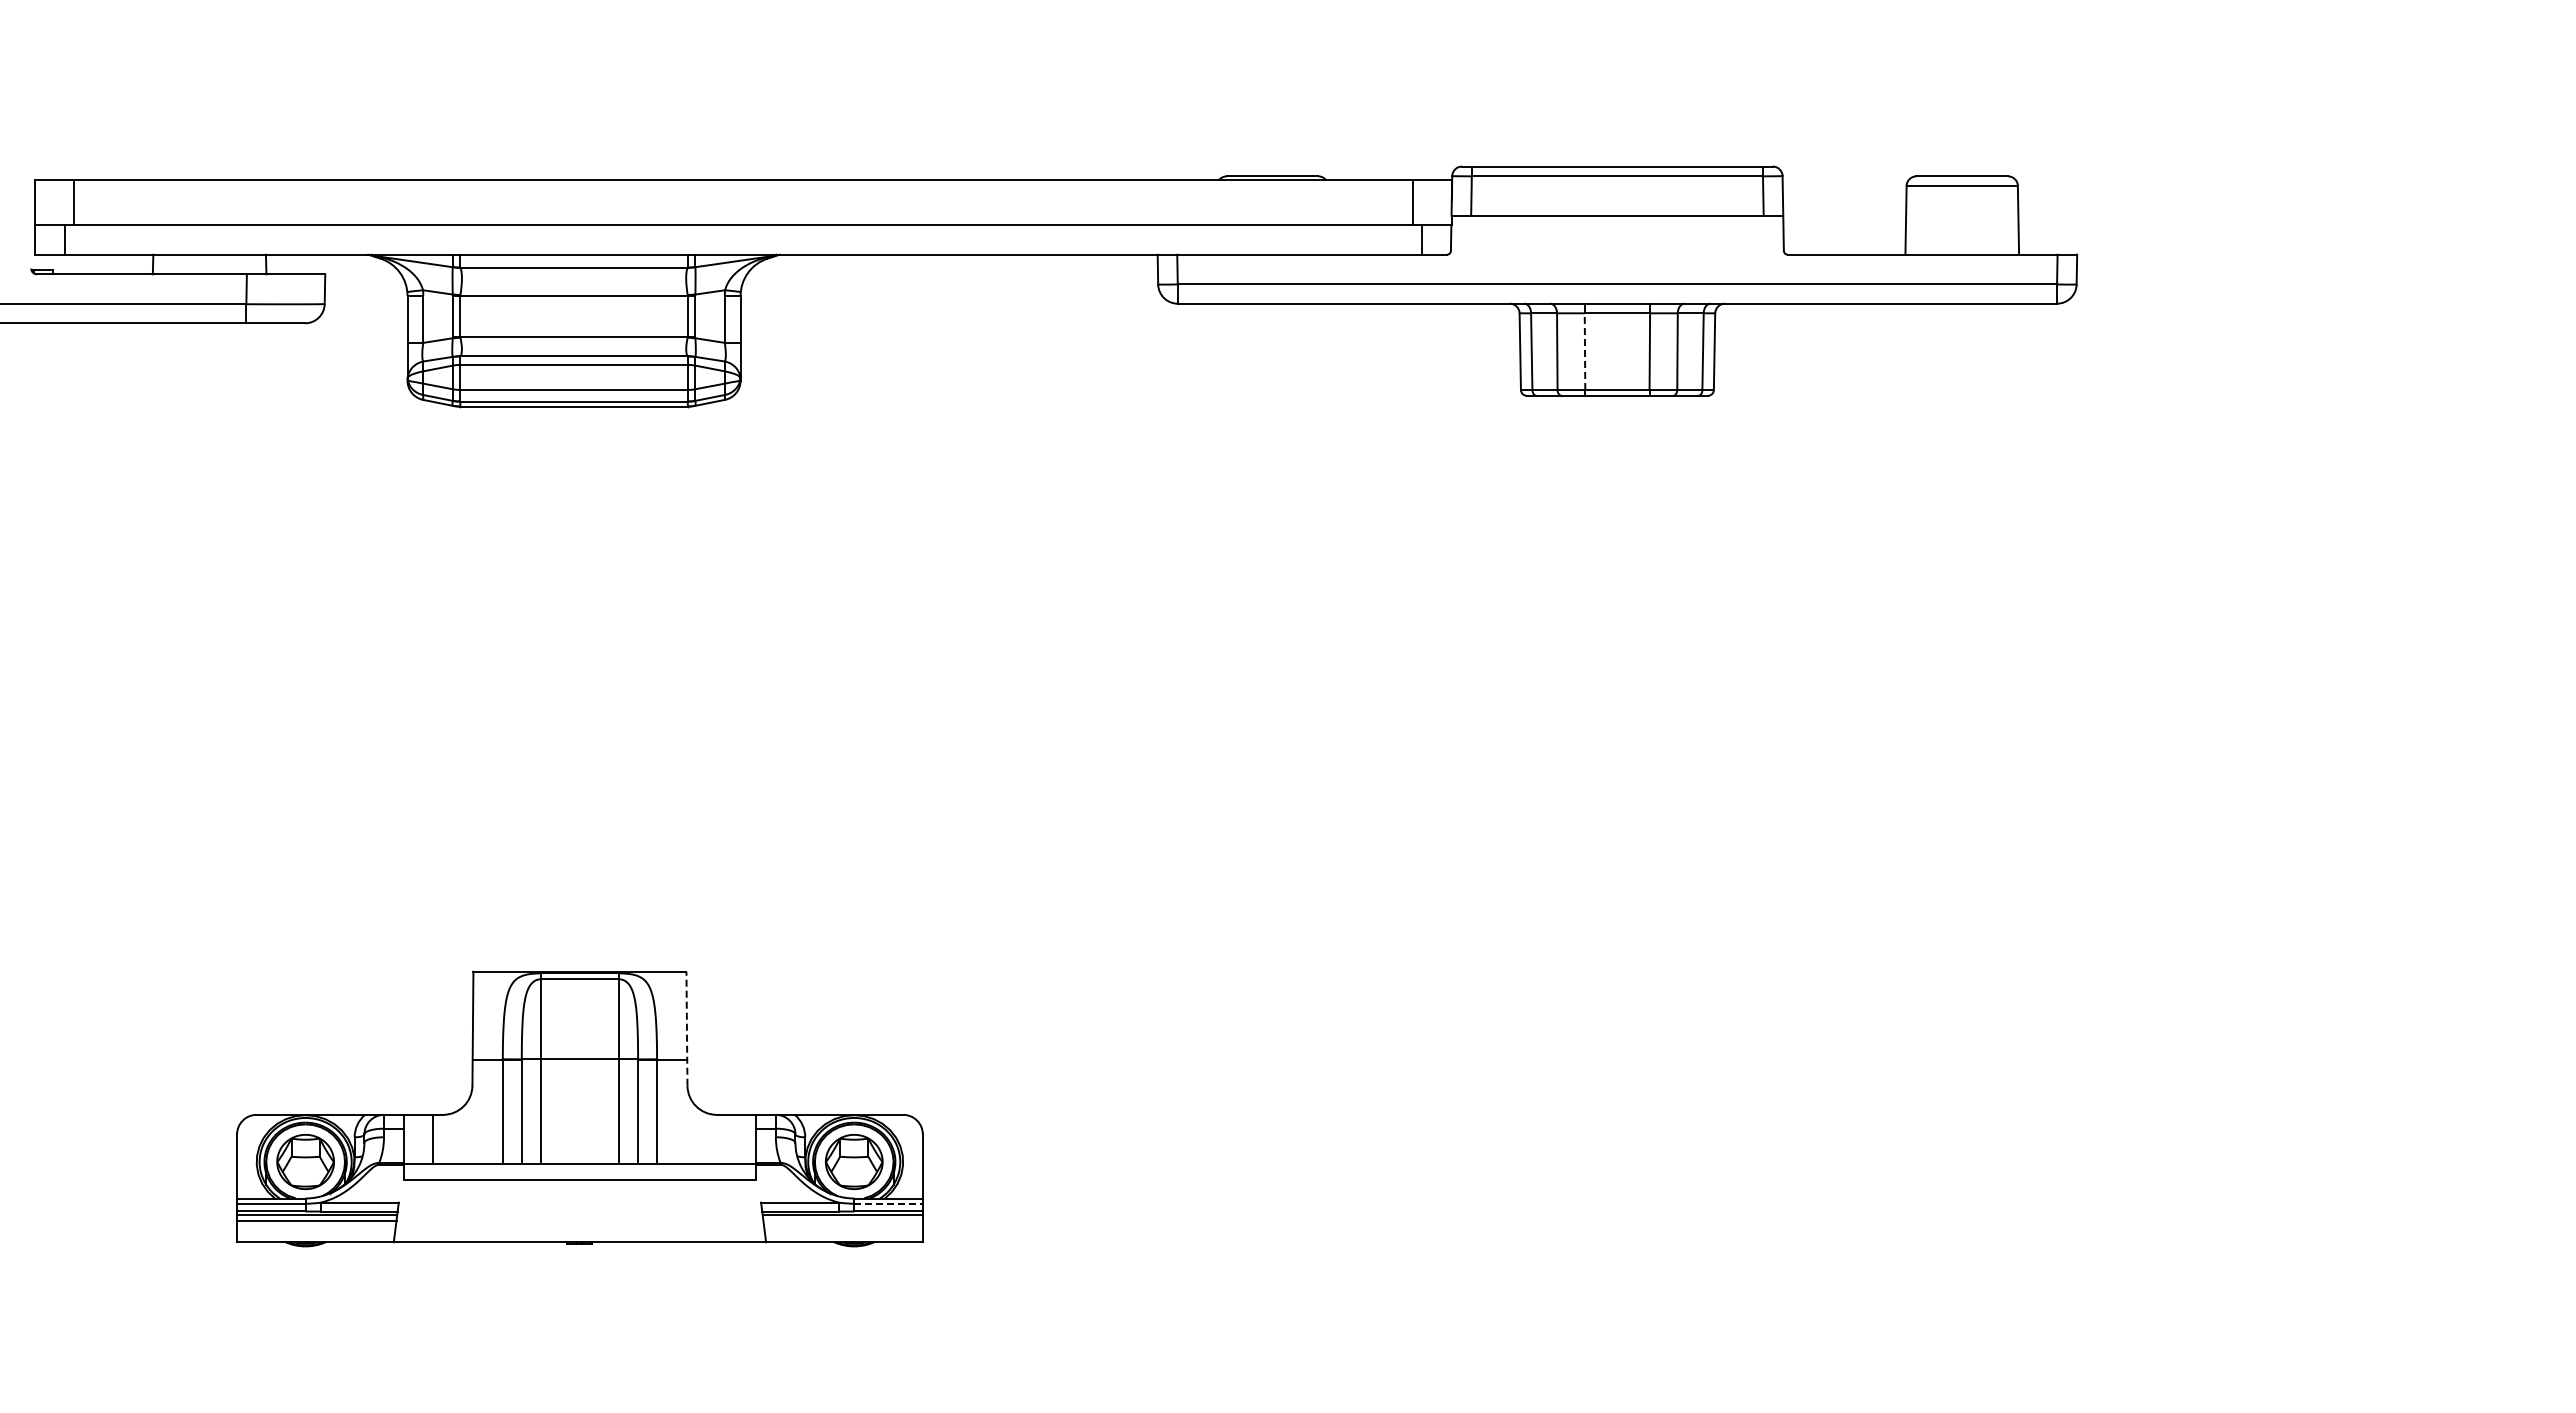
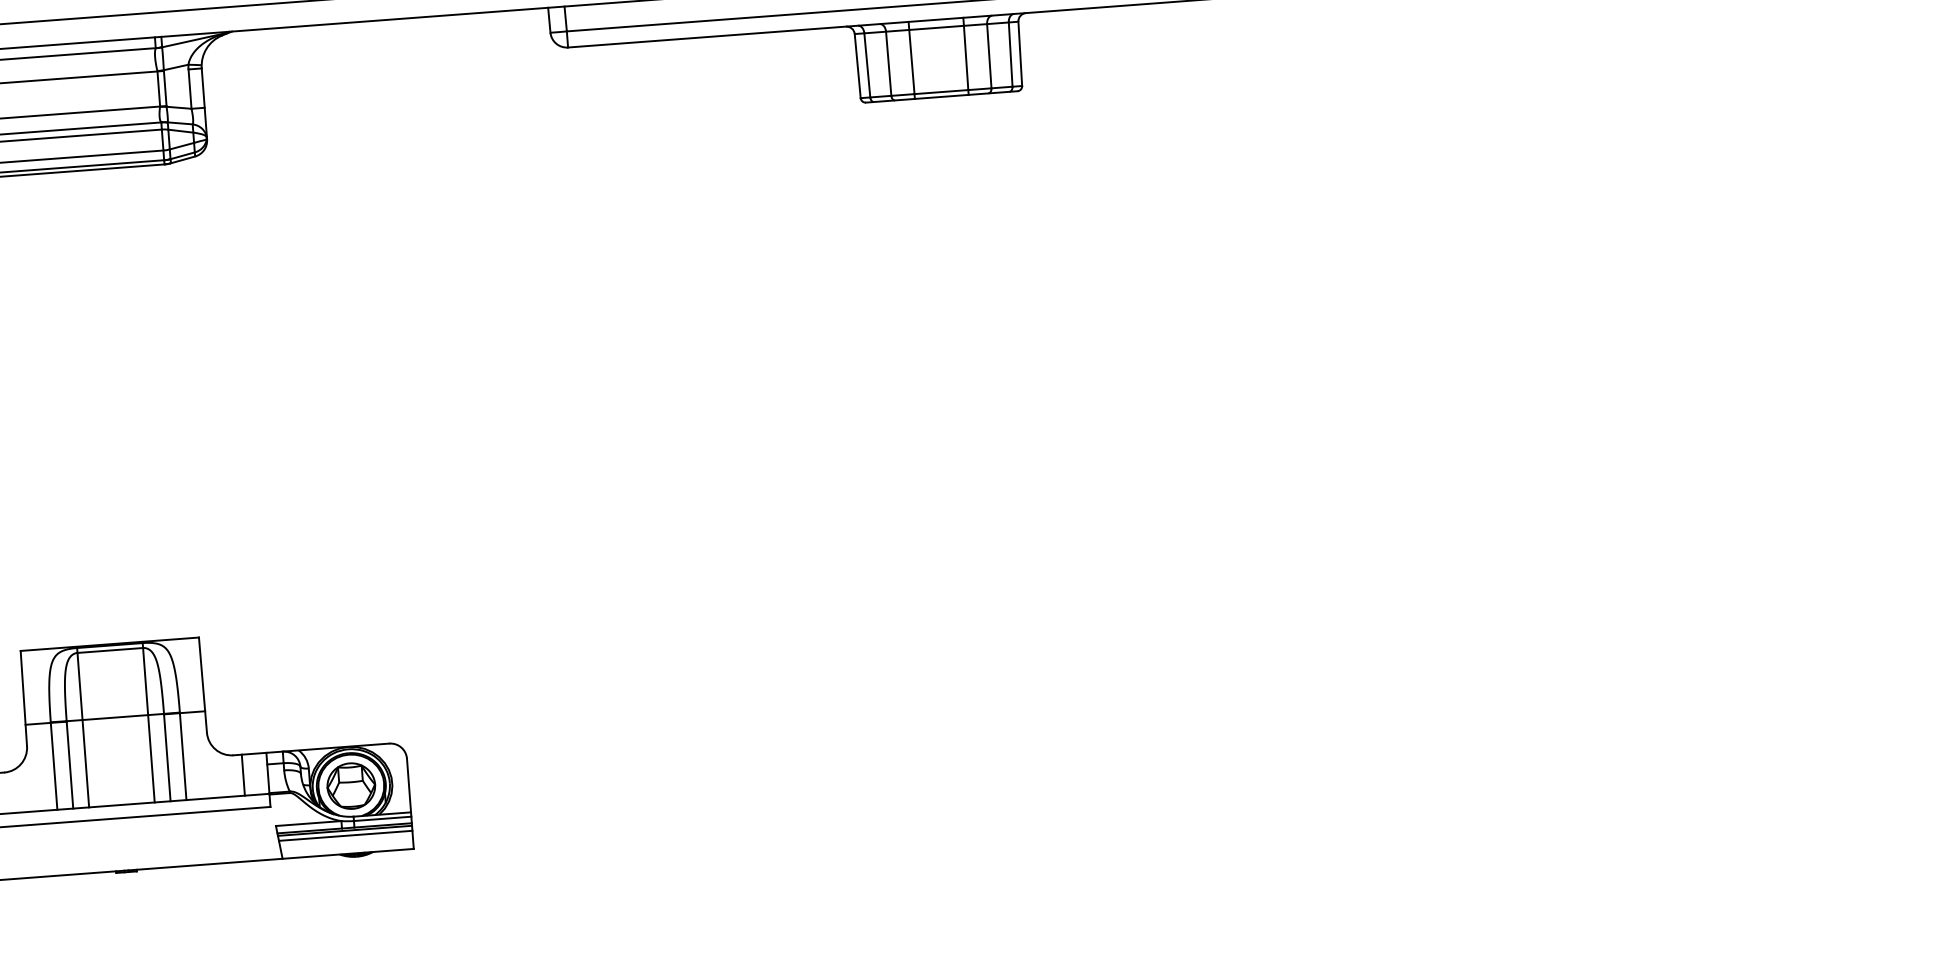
line: (1585, 351) -> (912, 61), dashed -> solid
line: (686, 1028) -> (202, 684), dashed -> solid
line: (726, 1138) -> (242, 774), added
line: (889, 1203) -> (383, 818), dashed -> solid
line: (842, 1220) -> (345, 835), added

